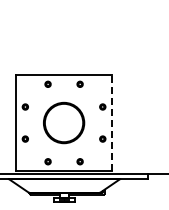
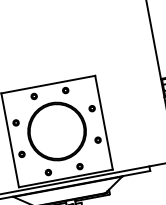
circle: (63, 122) -> (56, 131), size x1.43
line: (111, 123) -> (103, 123), dashed -> solid

